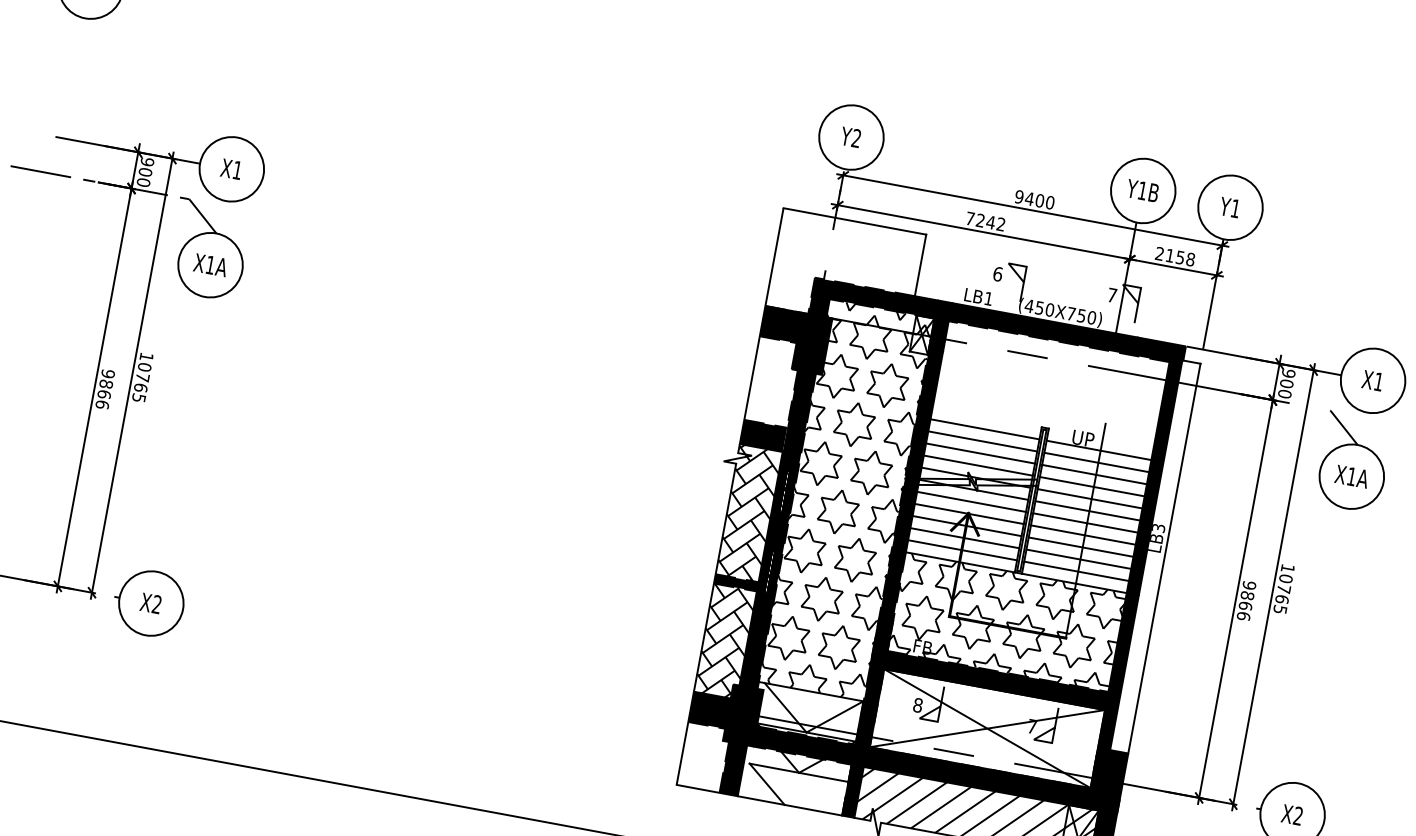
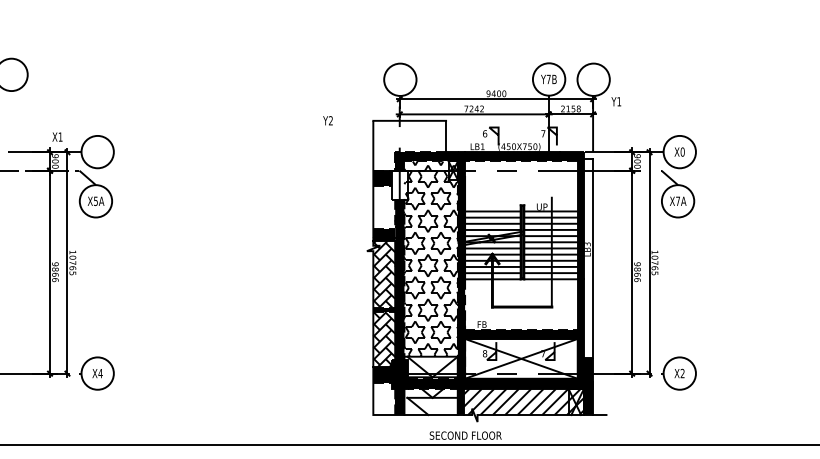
text: (849, 136) -> (327, 120), moved
text: (231, 168) -> (57, 136), moved
text: (1142, 190) -> (548, 79), Y1B -> Y7B
text: (1230, 207) -> (616, 101), moved
text: (209, 265) -> (95, 201), X1A -> X5A
fill: (811, 342) -> (399, 184), removed
text: (1378, 380) -> (682, 151), X1 -> X0
text: (1350, 474) -> (677, 200), X1A -> X7A
text: (156, 604) -> (100, 373), X2 -> X4
hatch: (1007, 622) -> (521, 304), removed

